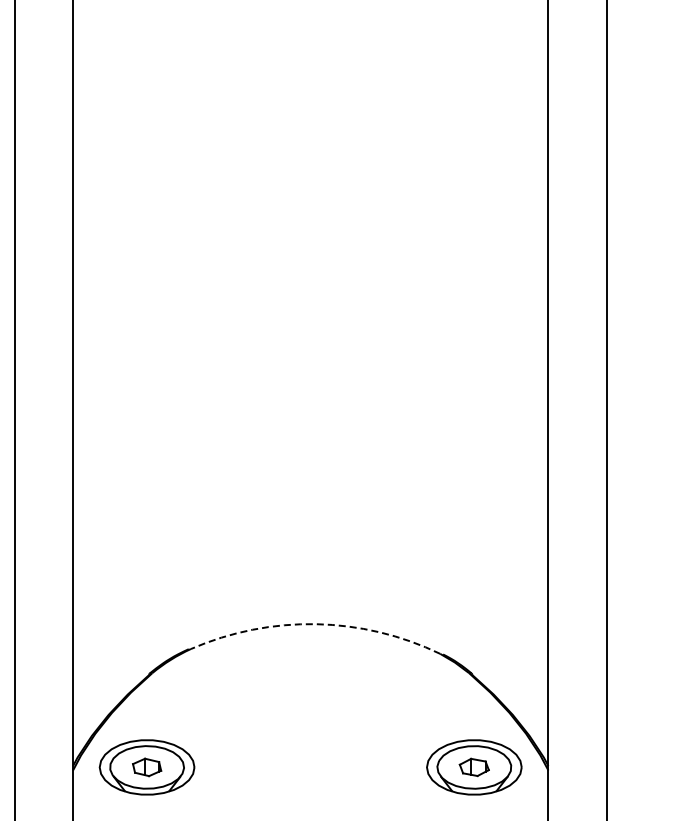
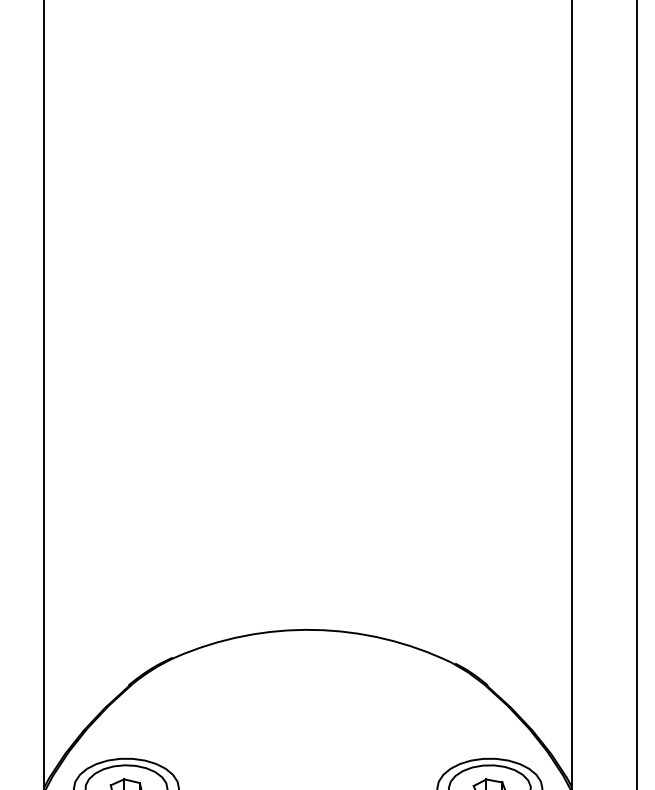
arc: (316, 624) -> (314, 630), dashed -> solid

